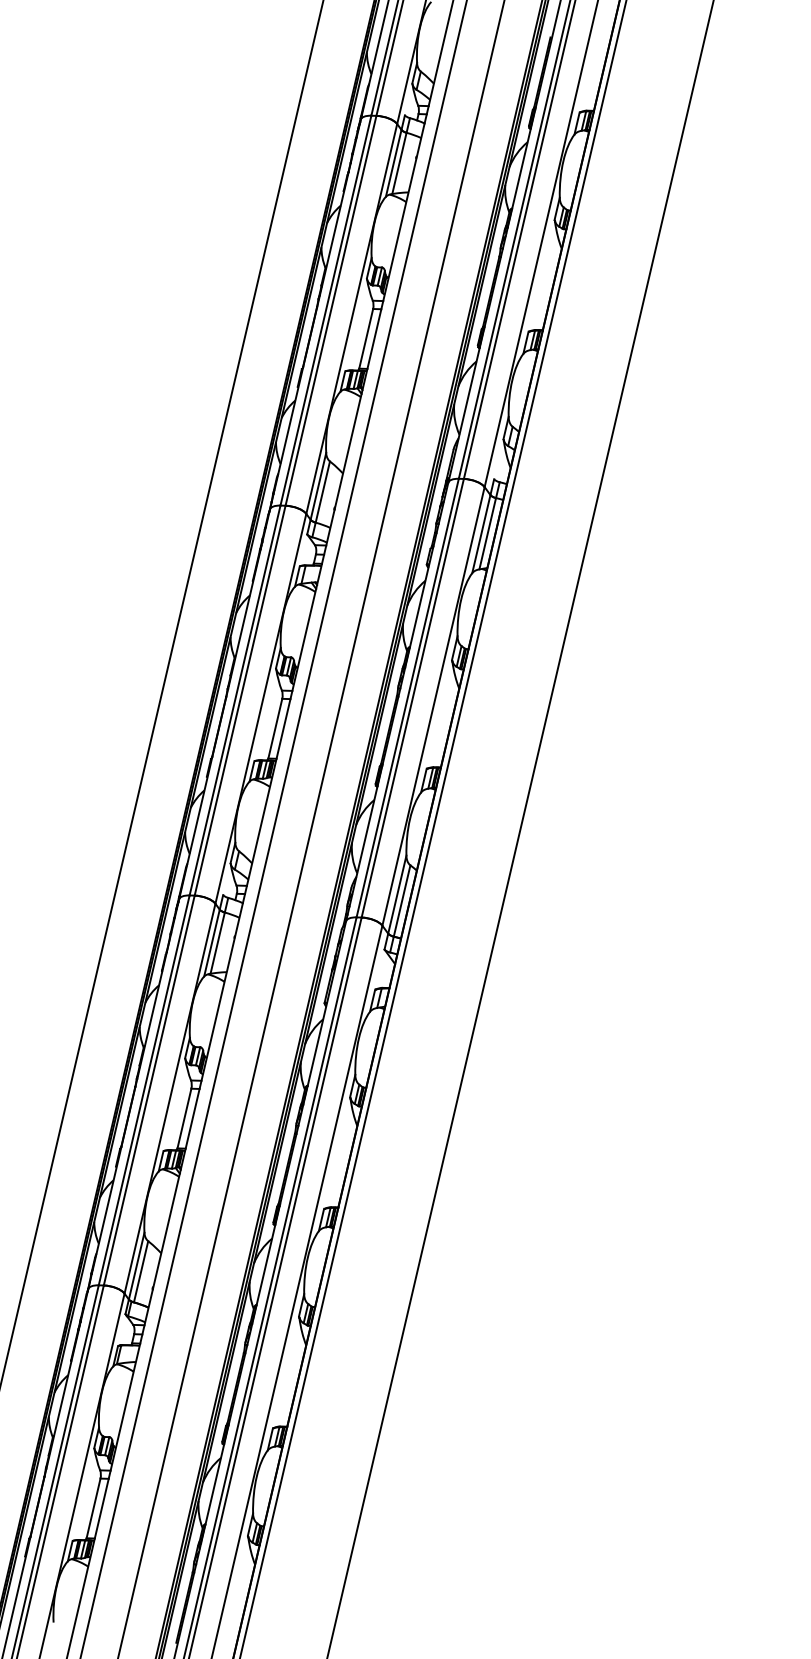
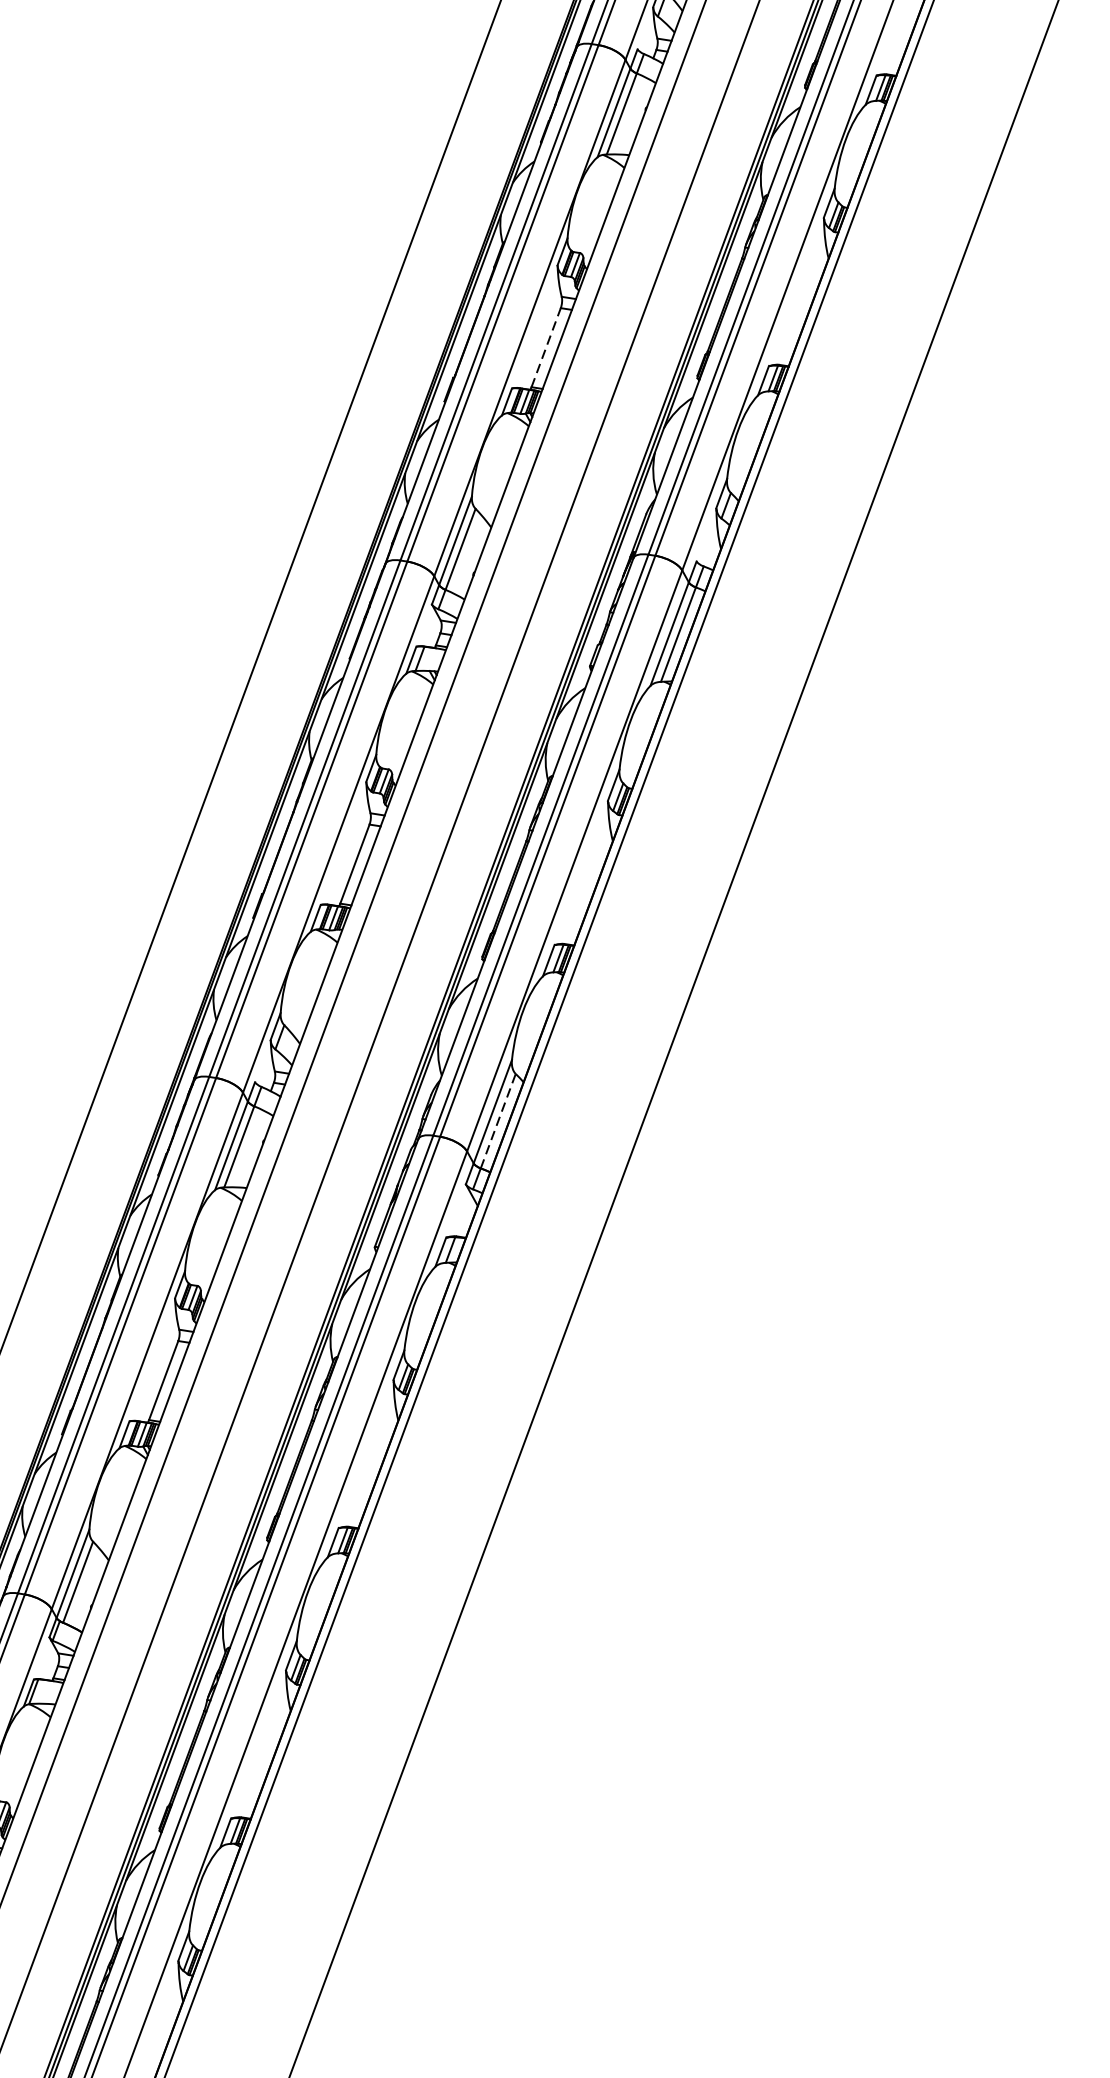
line: (366, 338) -> (546, 347), solid -> dashed
line: (402, 901) -> (498, 1121), solid -> dashed

